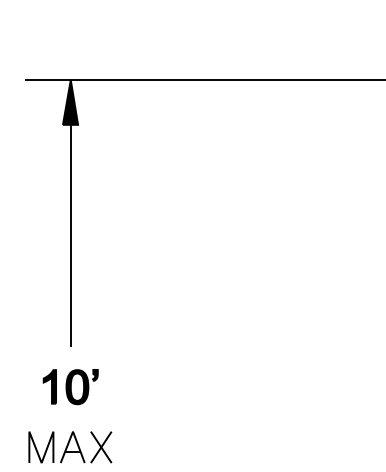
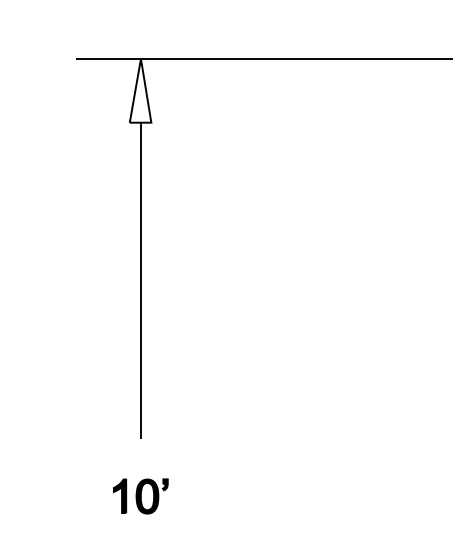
fill: (70, 102) -> (140, 90), removed
part: (70, 387) -> (140, 496), size x0.7

